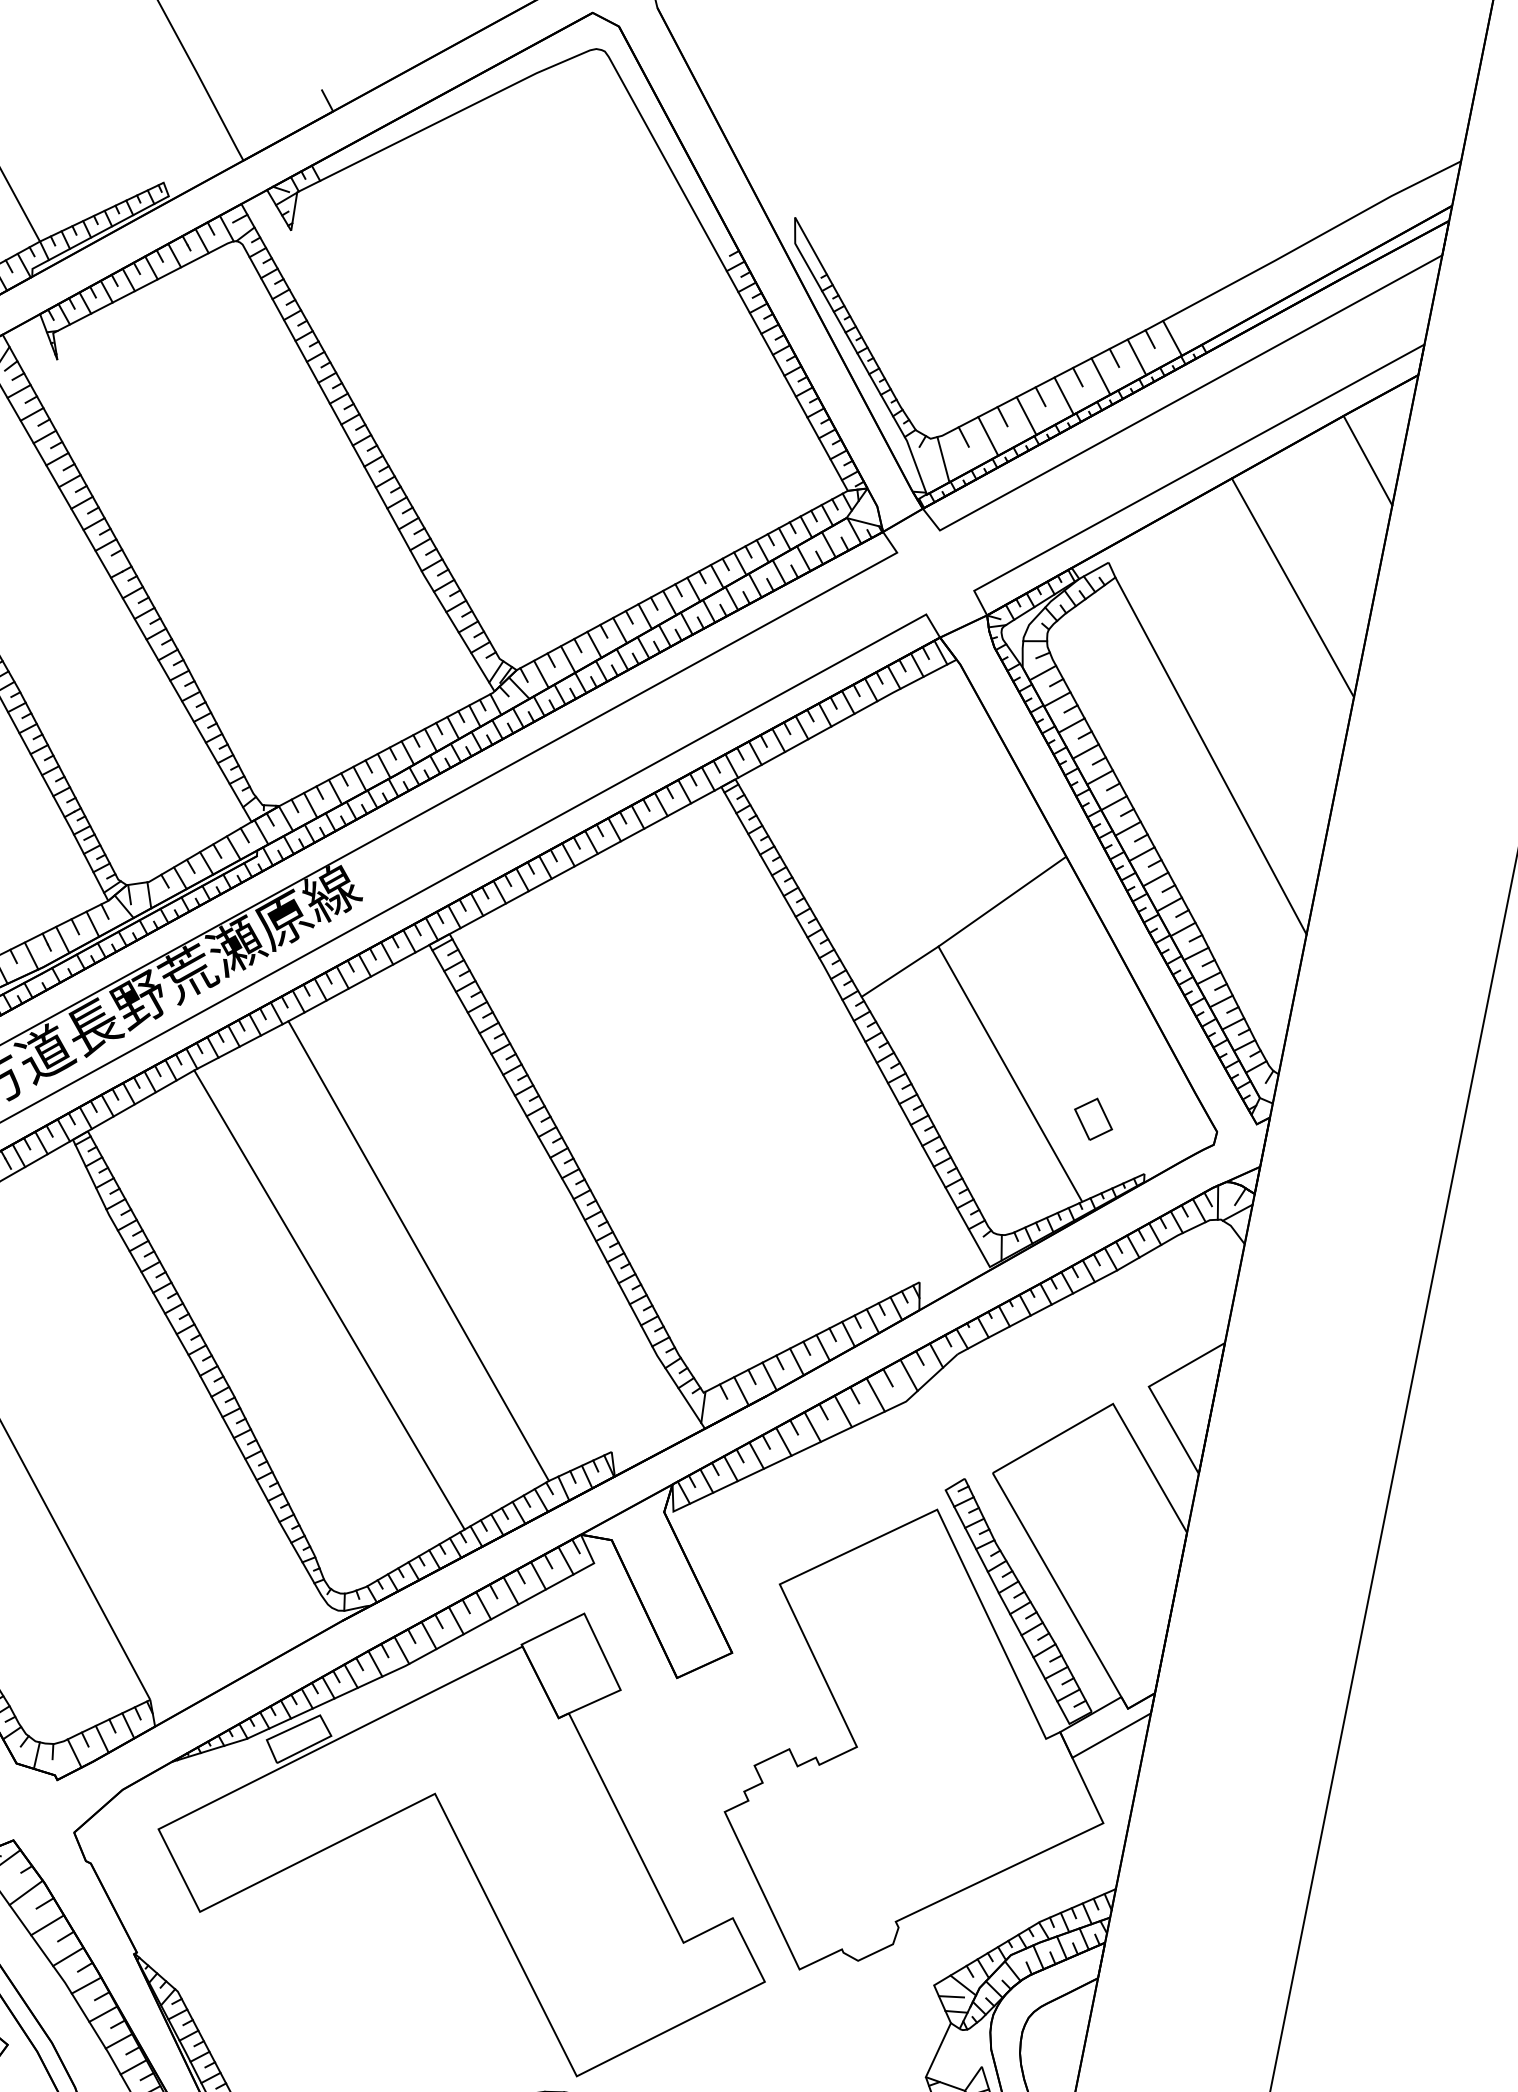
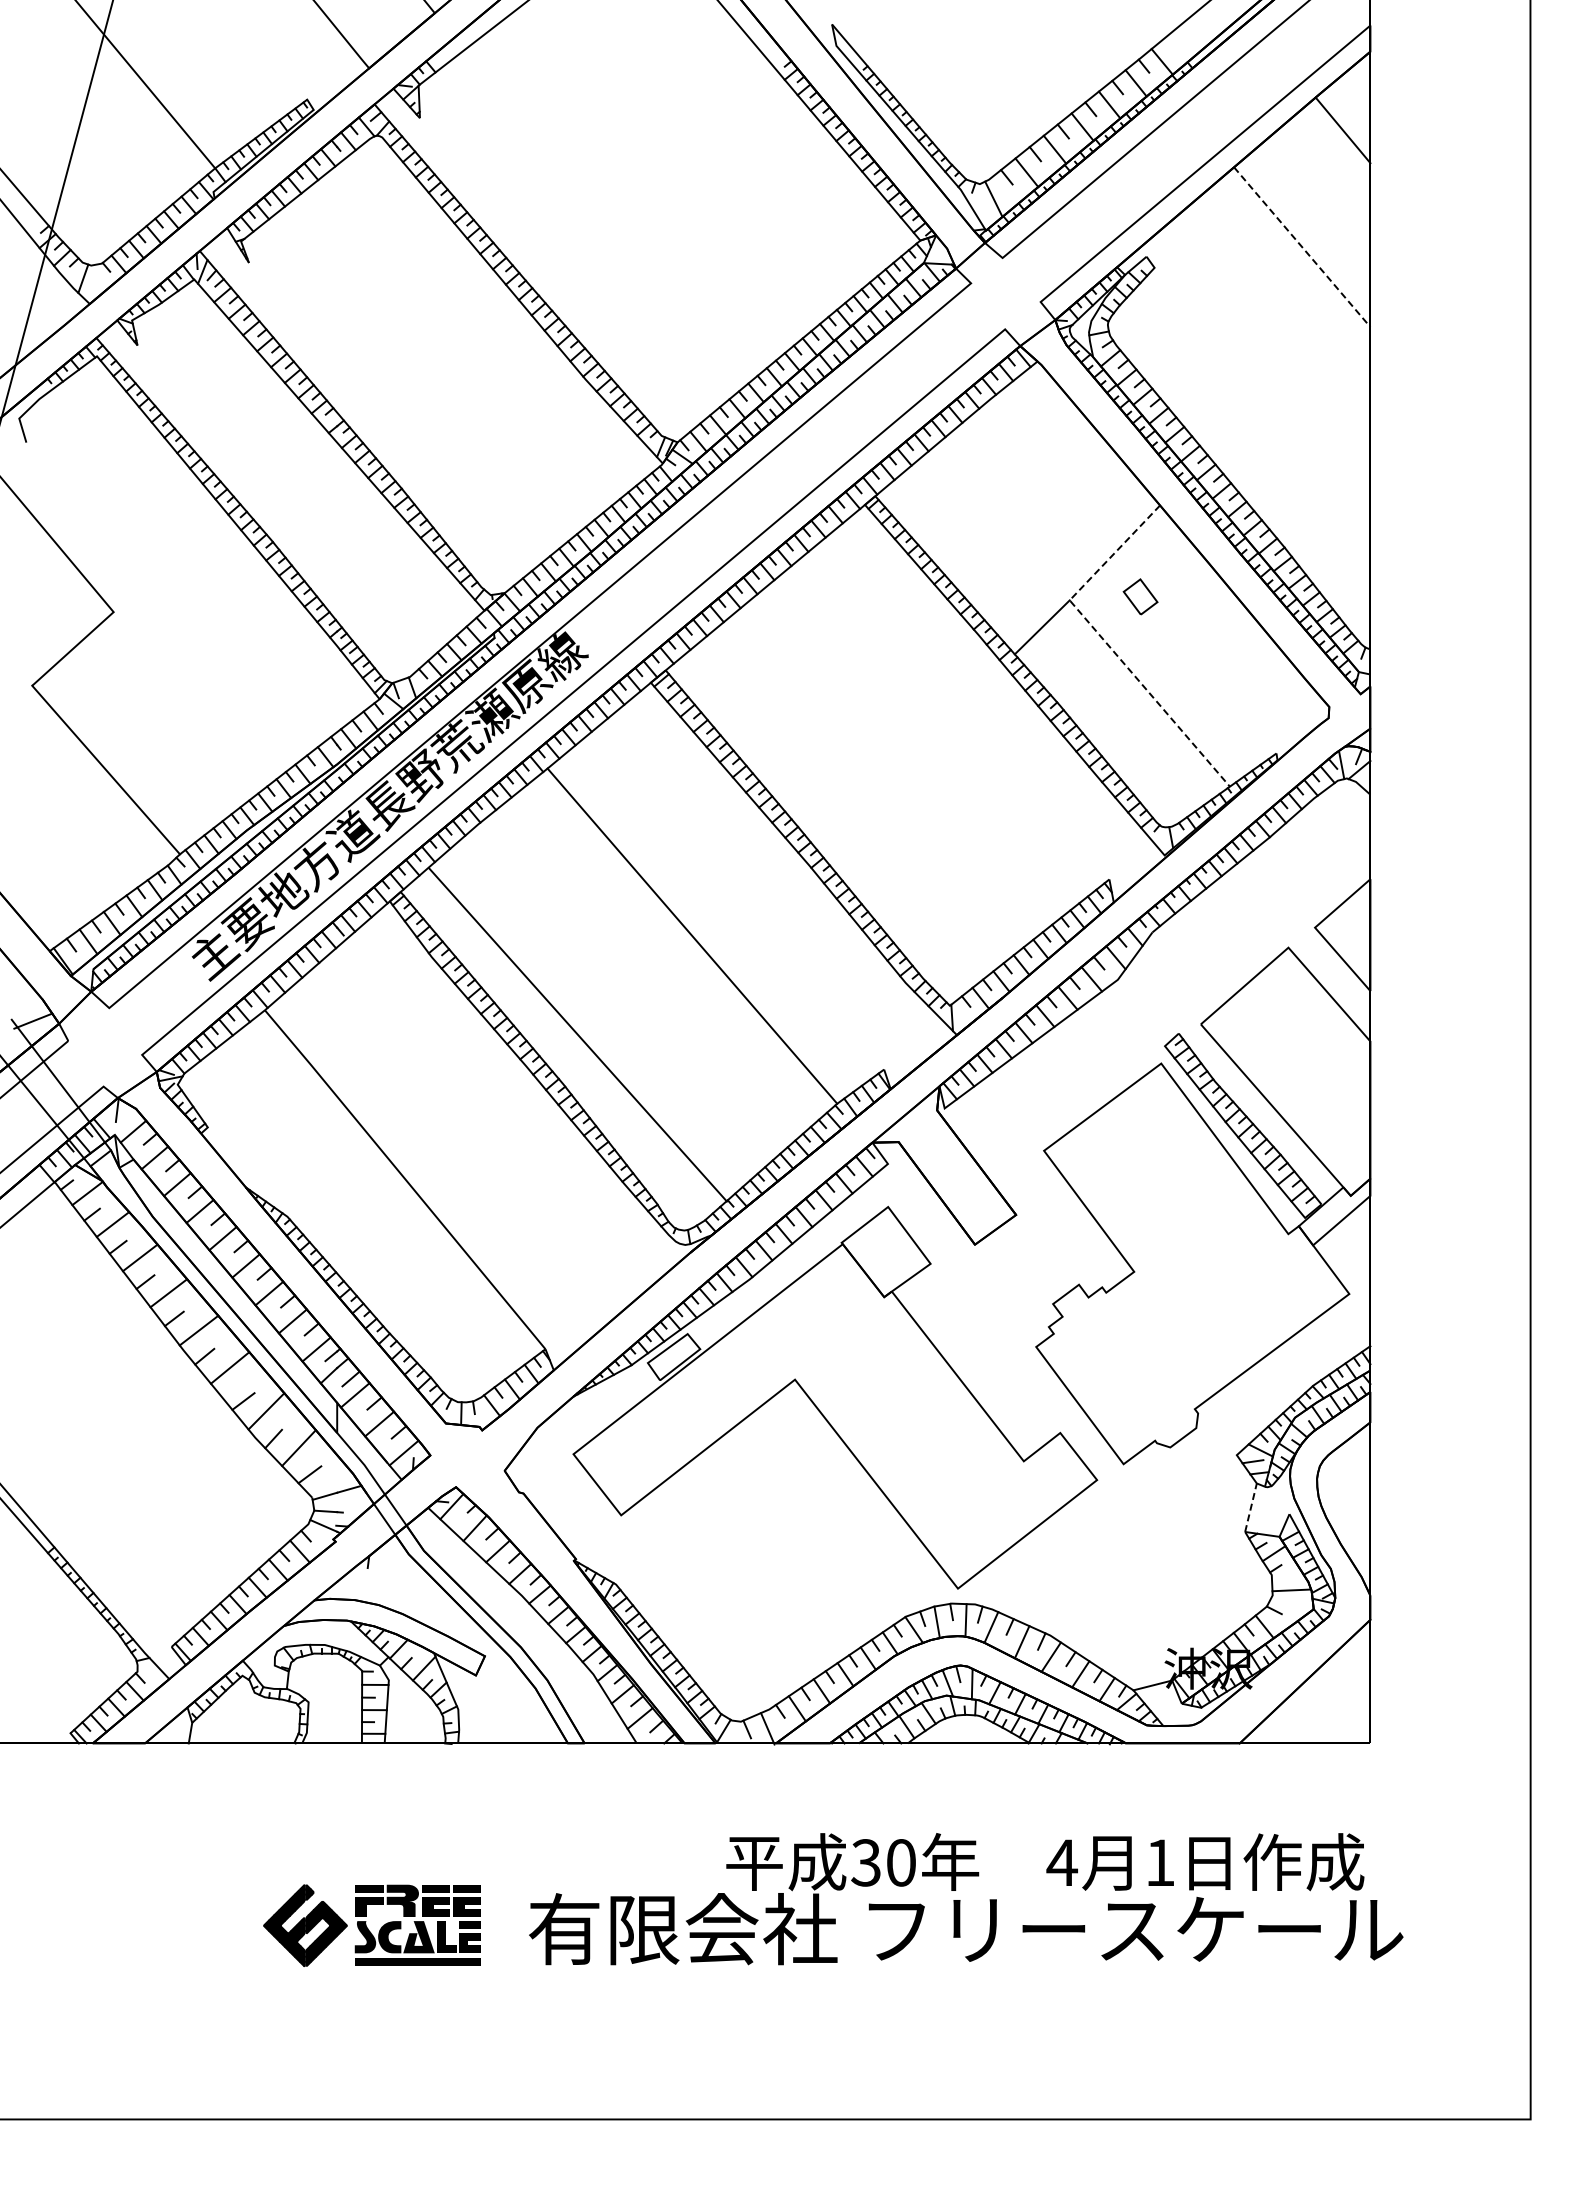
line: (1293, 588) -> (1302, 247), solid -> dashed
line: (1211, 755) -> (1262, 398), removed
line: (971, 1005) -> (1106, 643), solid -> dashed
part: (1093, 1118) -> (1140, 596), moved
line: (328, 1299) -> (577, 1034), moved
line: (939, 2050) -> (1251, 1507), solid -> dashed

